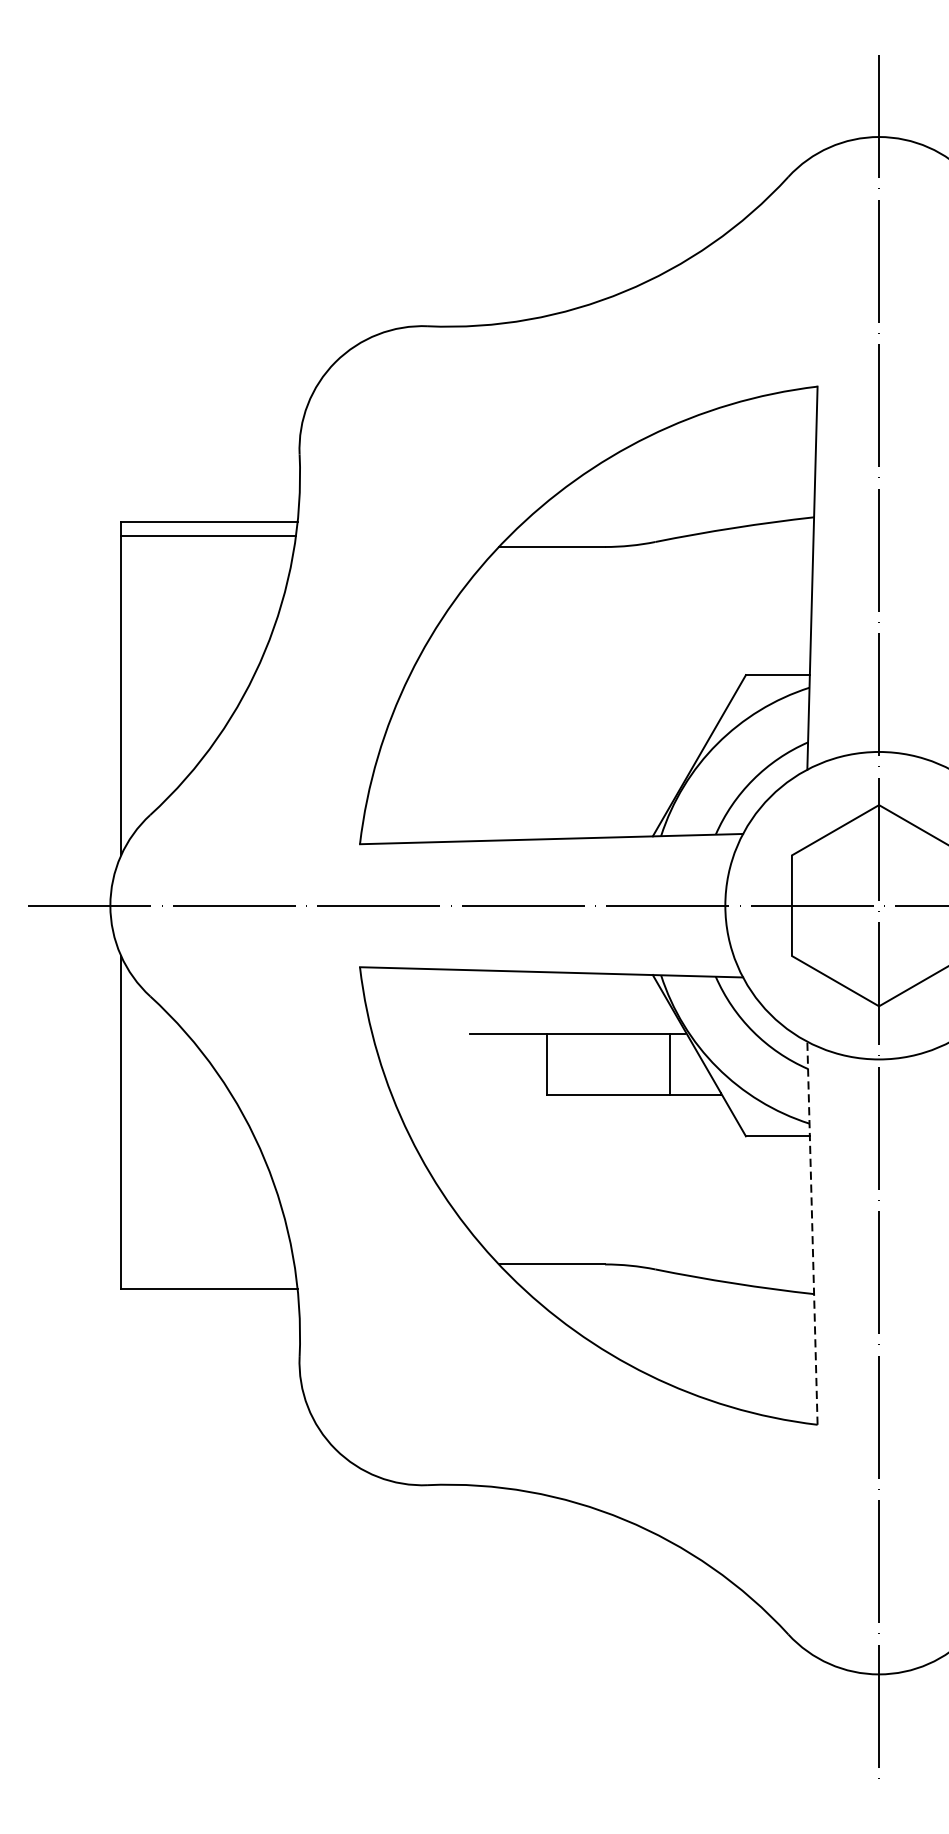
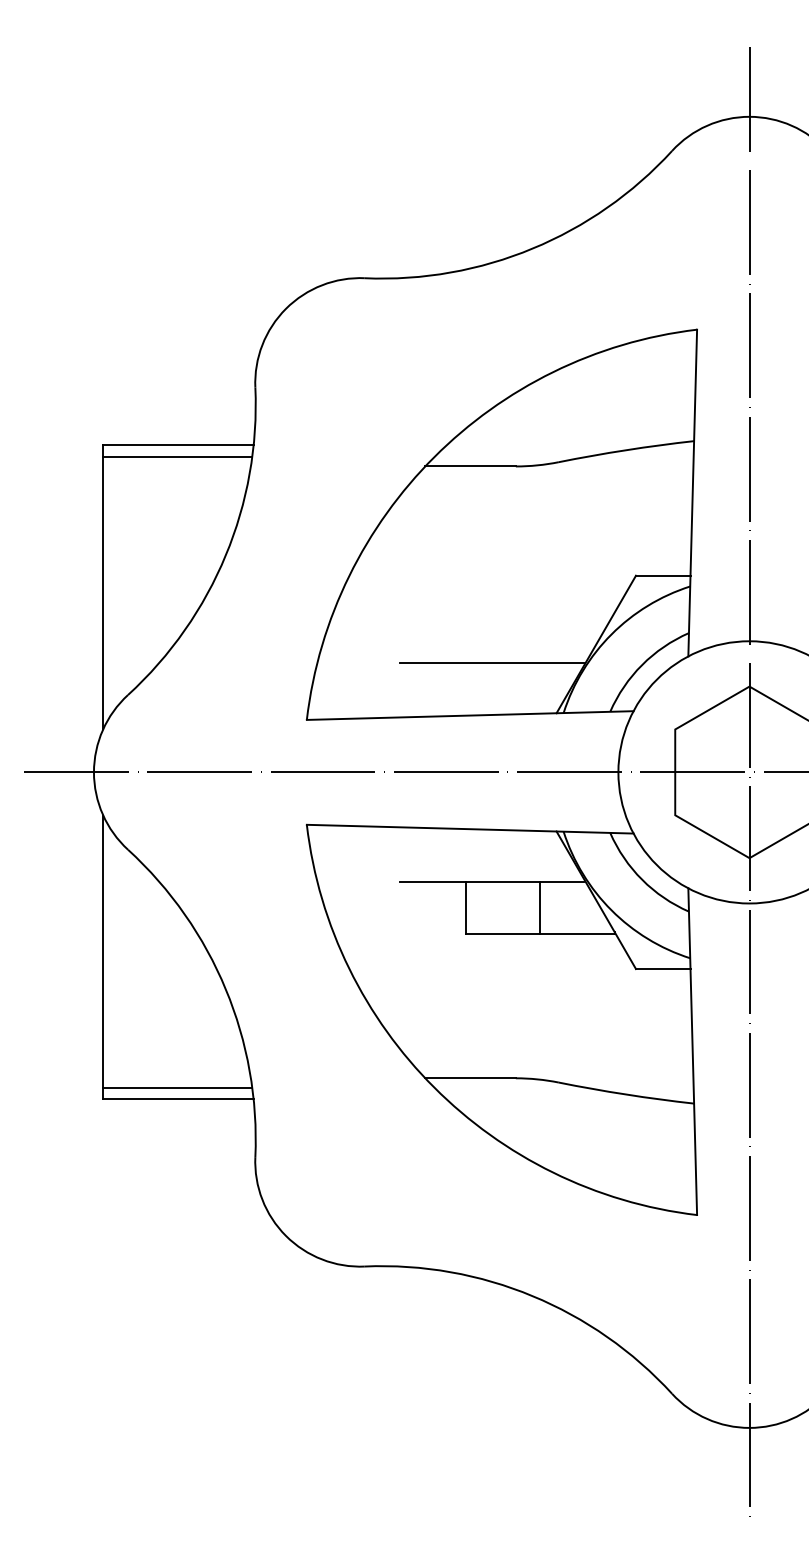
line: (577, 778) -> (492, 663), added
line: (670, 1064) -> (540, 907), moved
line: (812, 1233) -> (692, 1051), dashed -> solid
line: (208, 1276) -> (177, 1088), added

